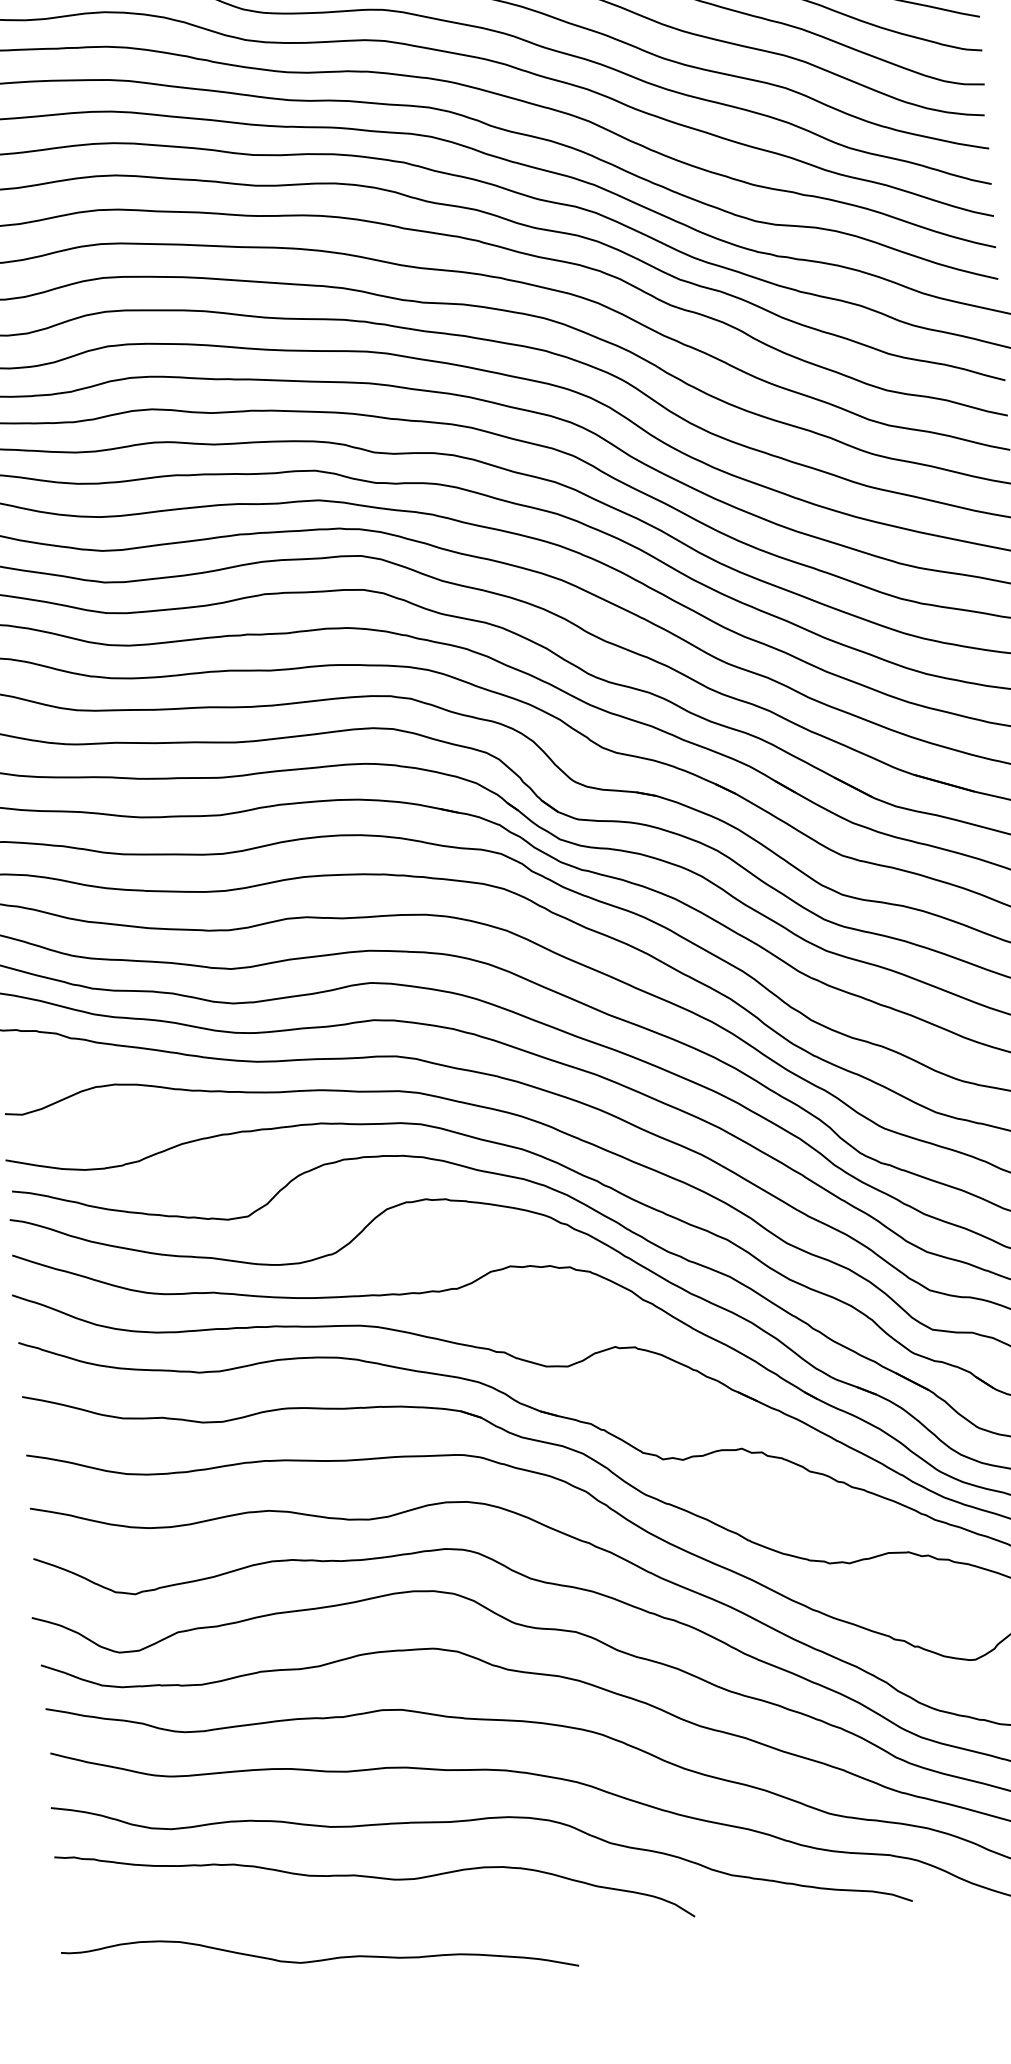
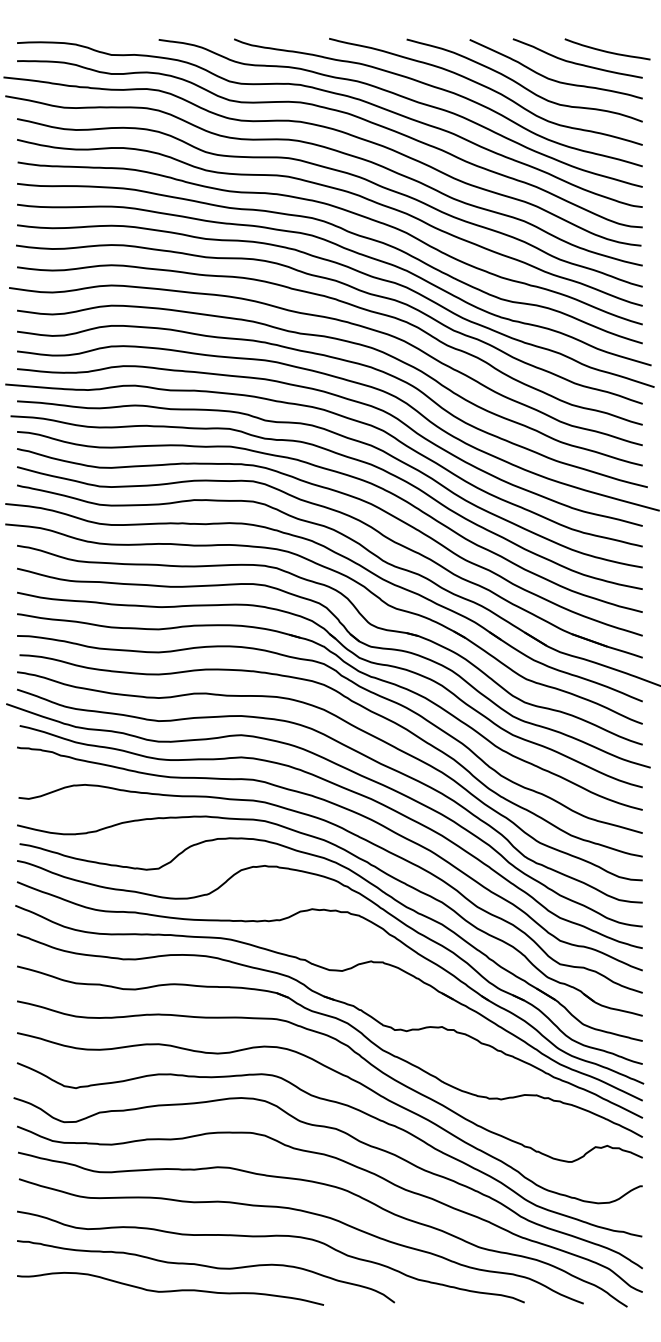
curve: (320, 1959) -> (170, 1290), moved

